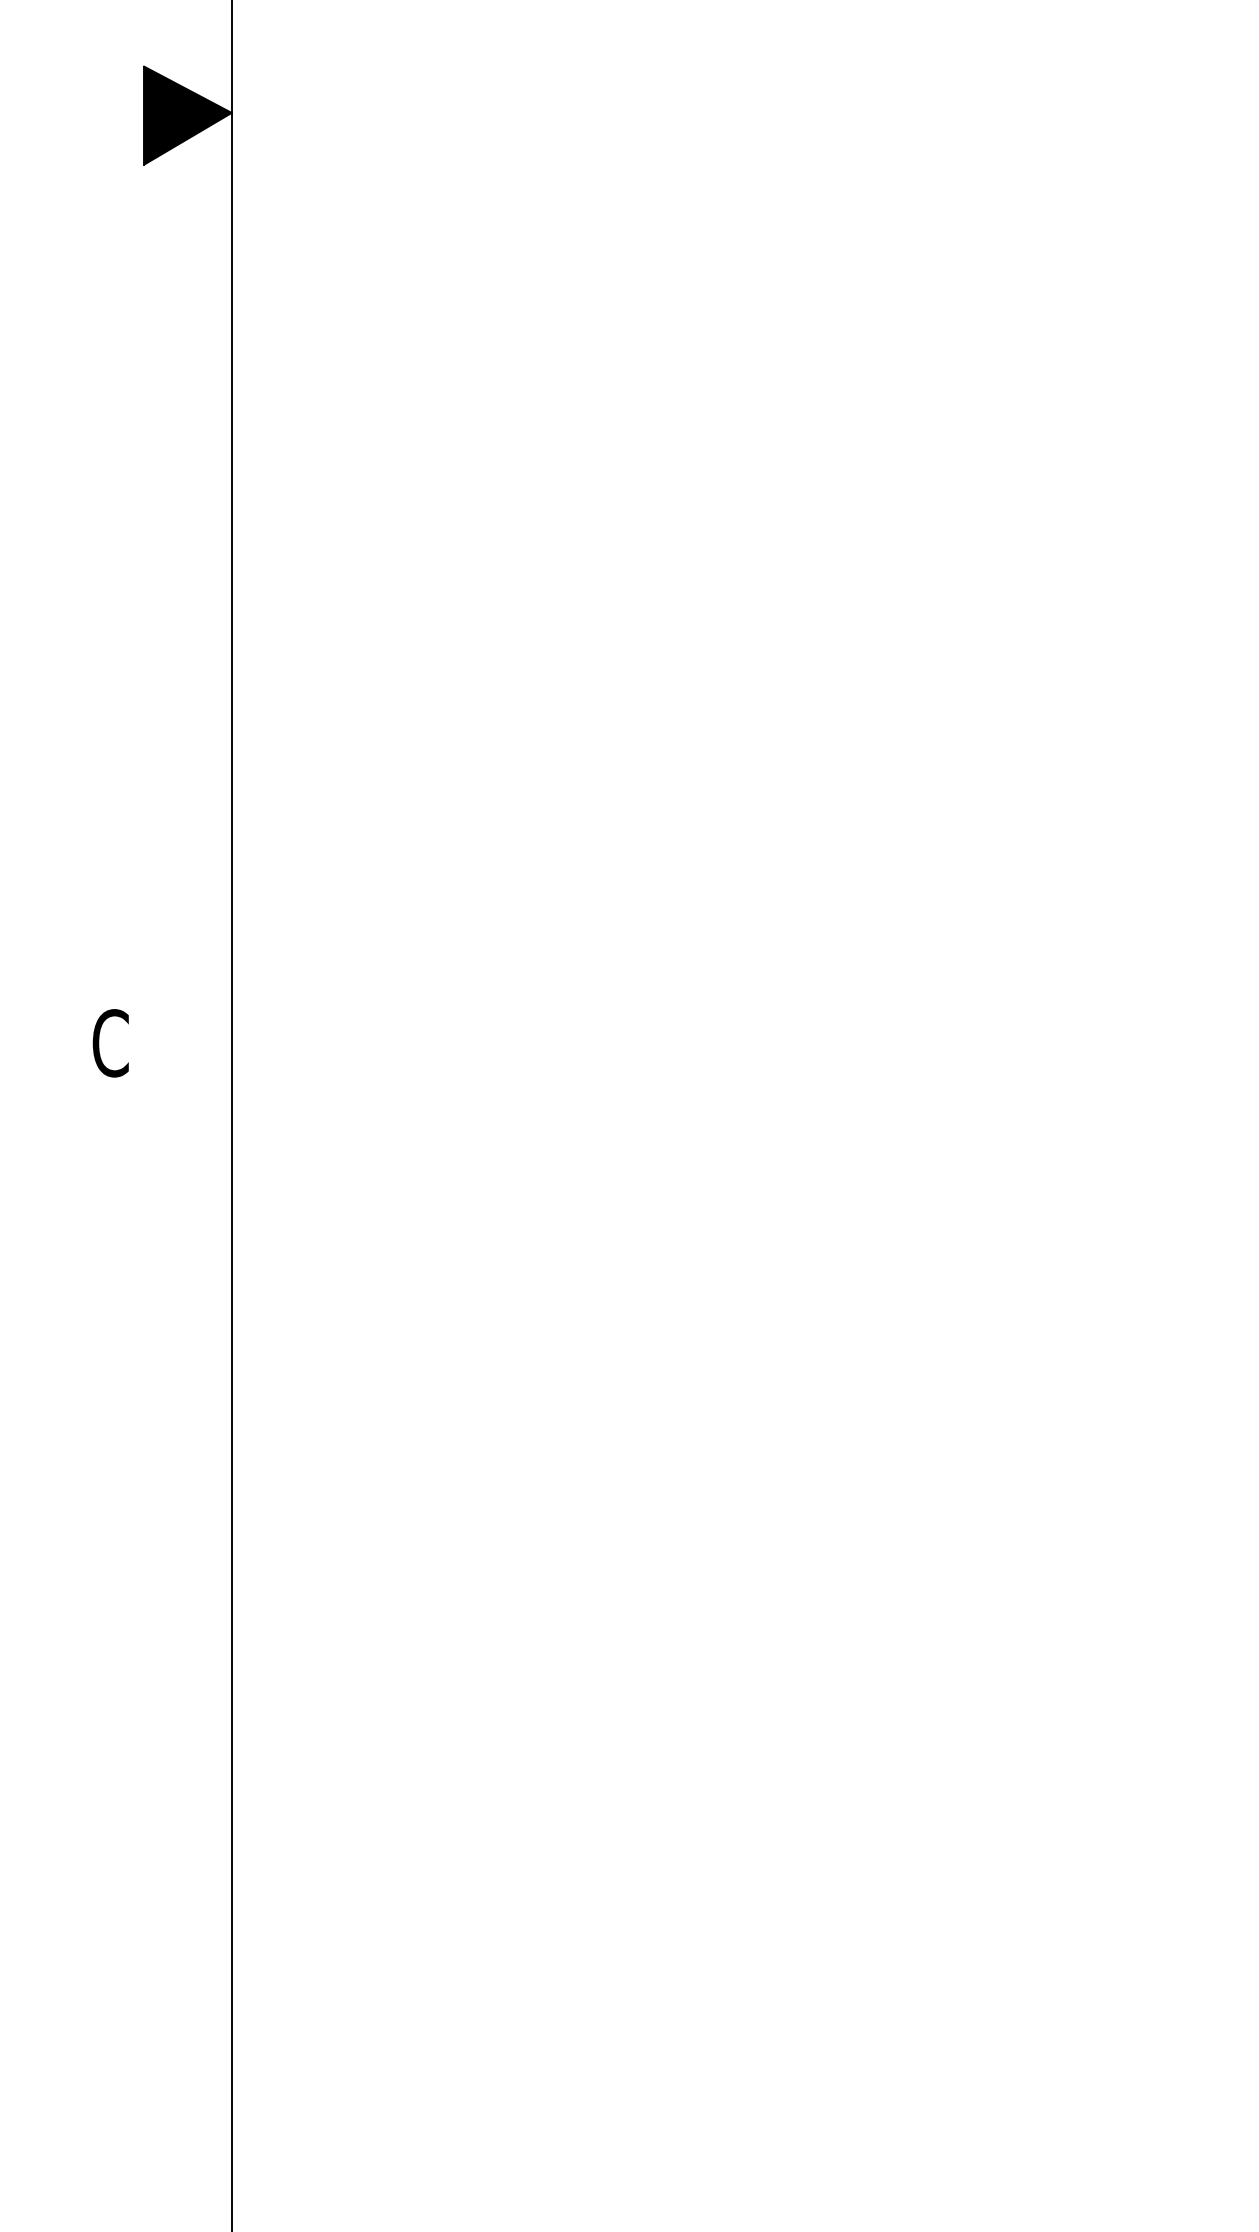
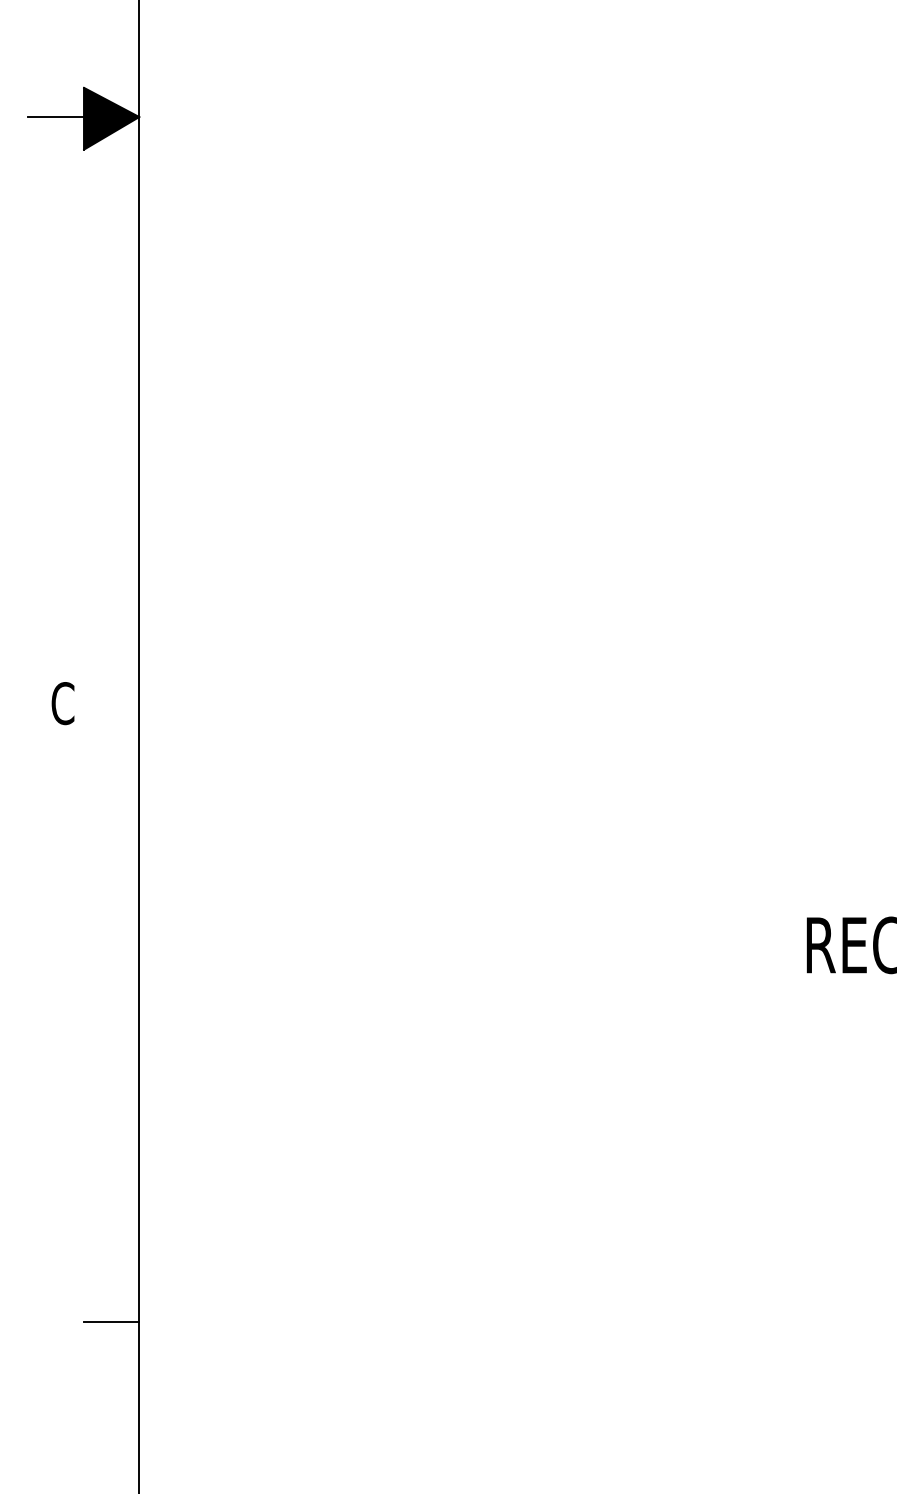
line: (100, 113) -> (56, 117), added
line: (187, 2023) -> (111, 1321), added

